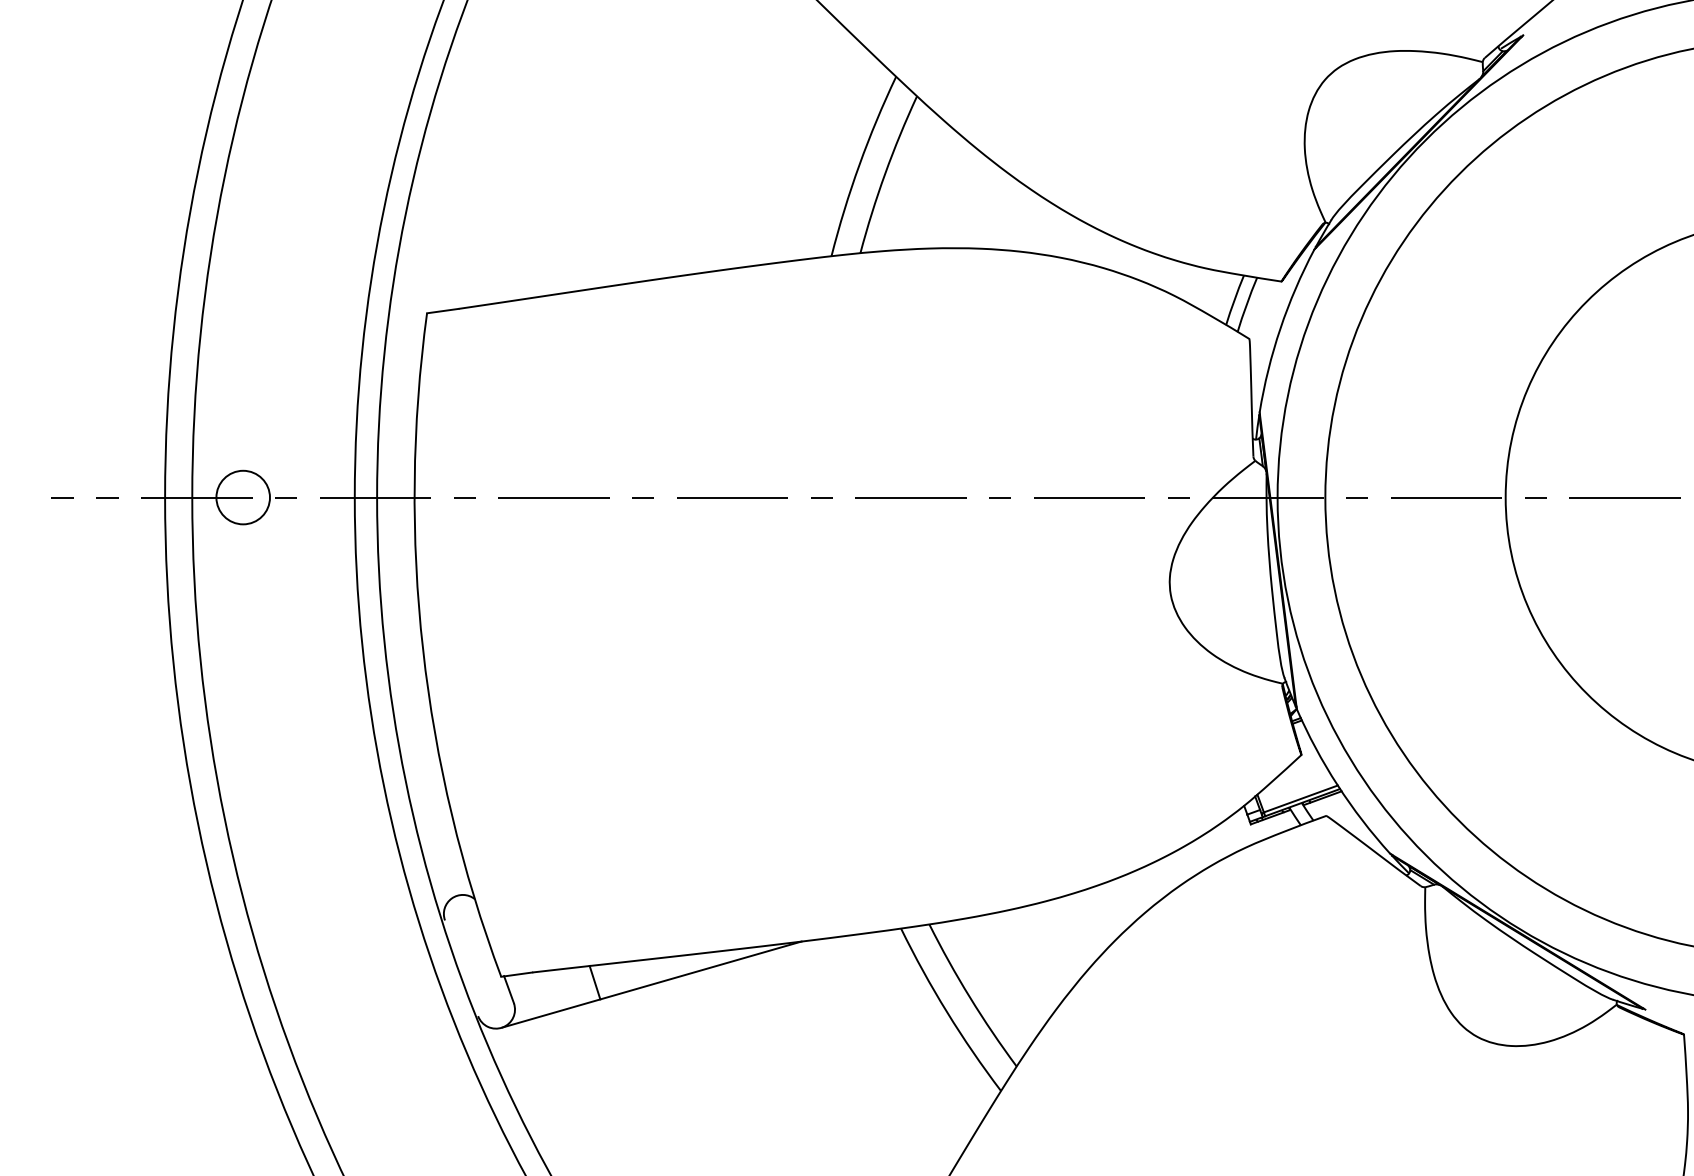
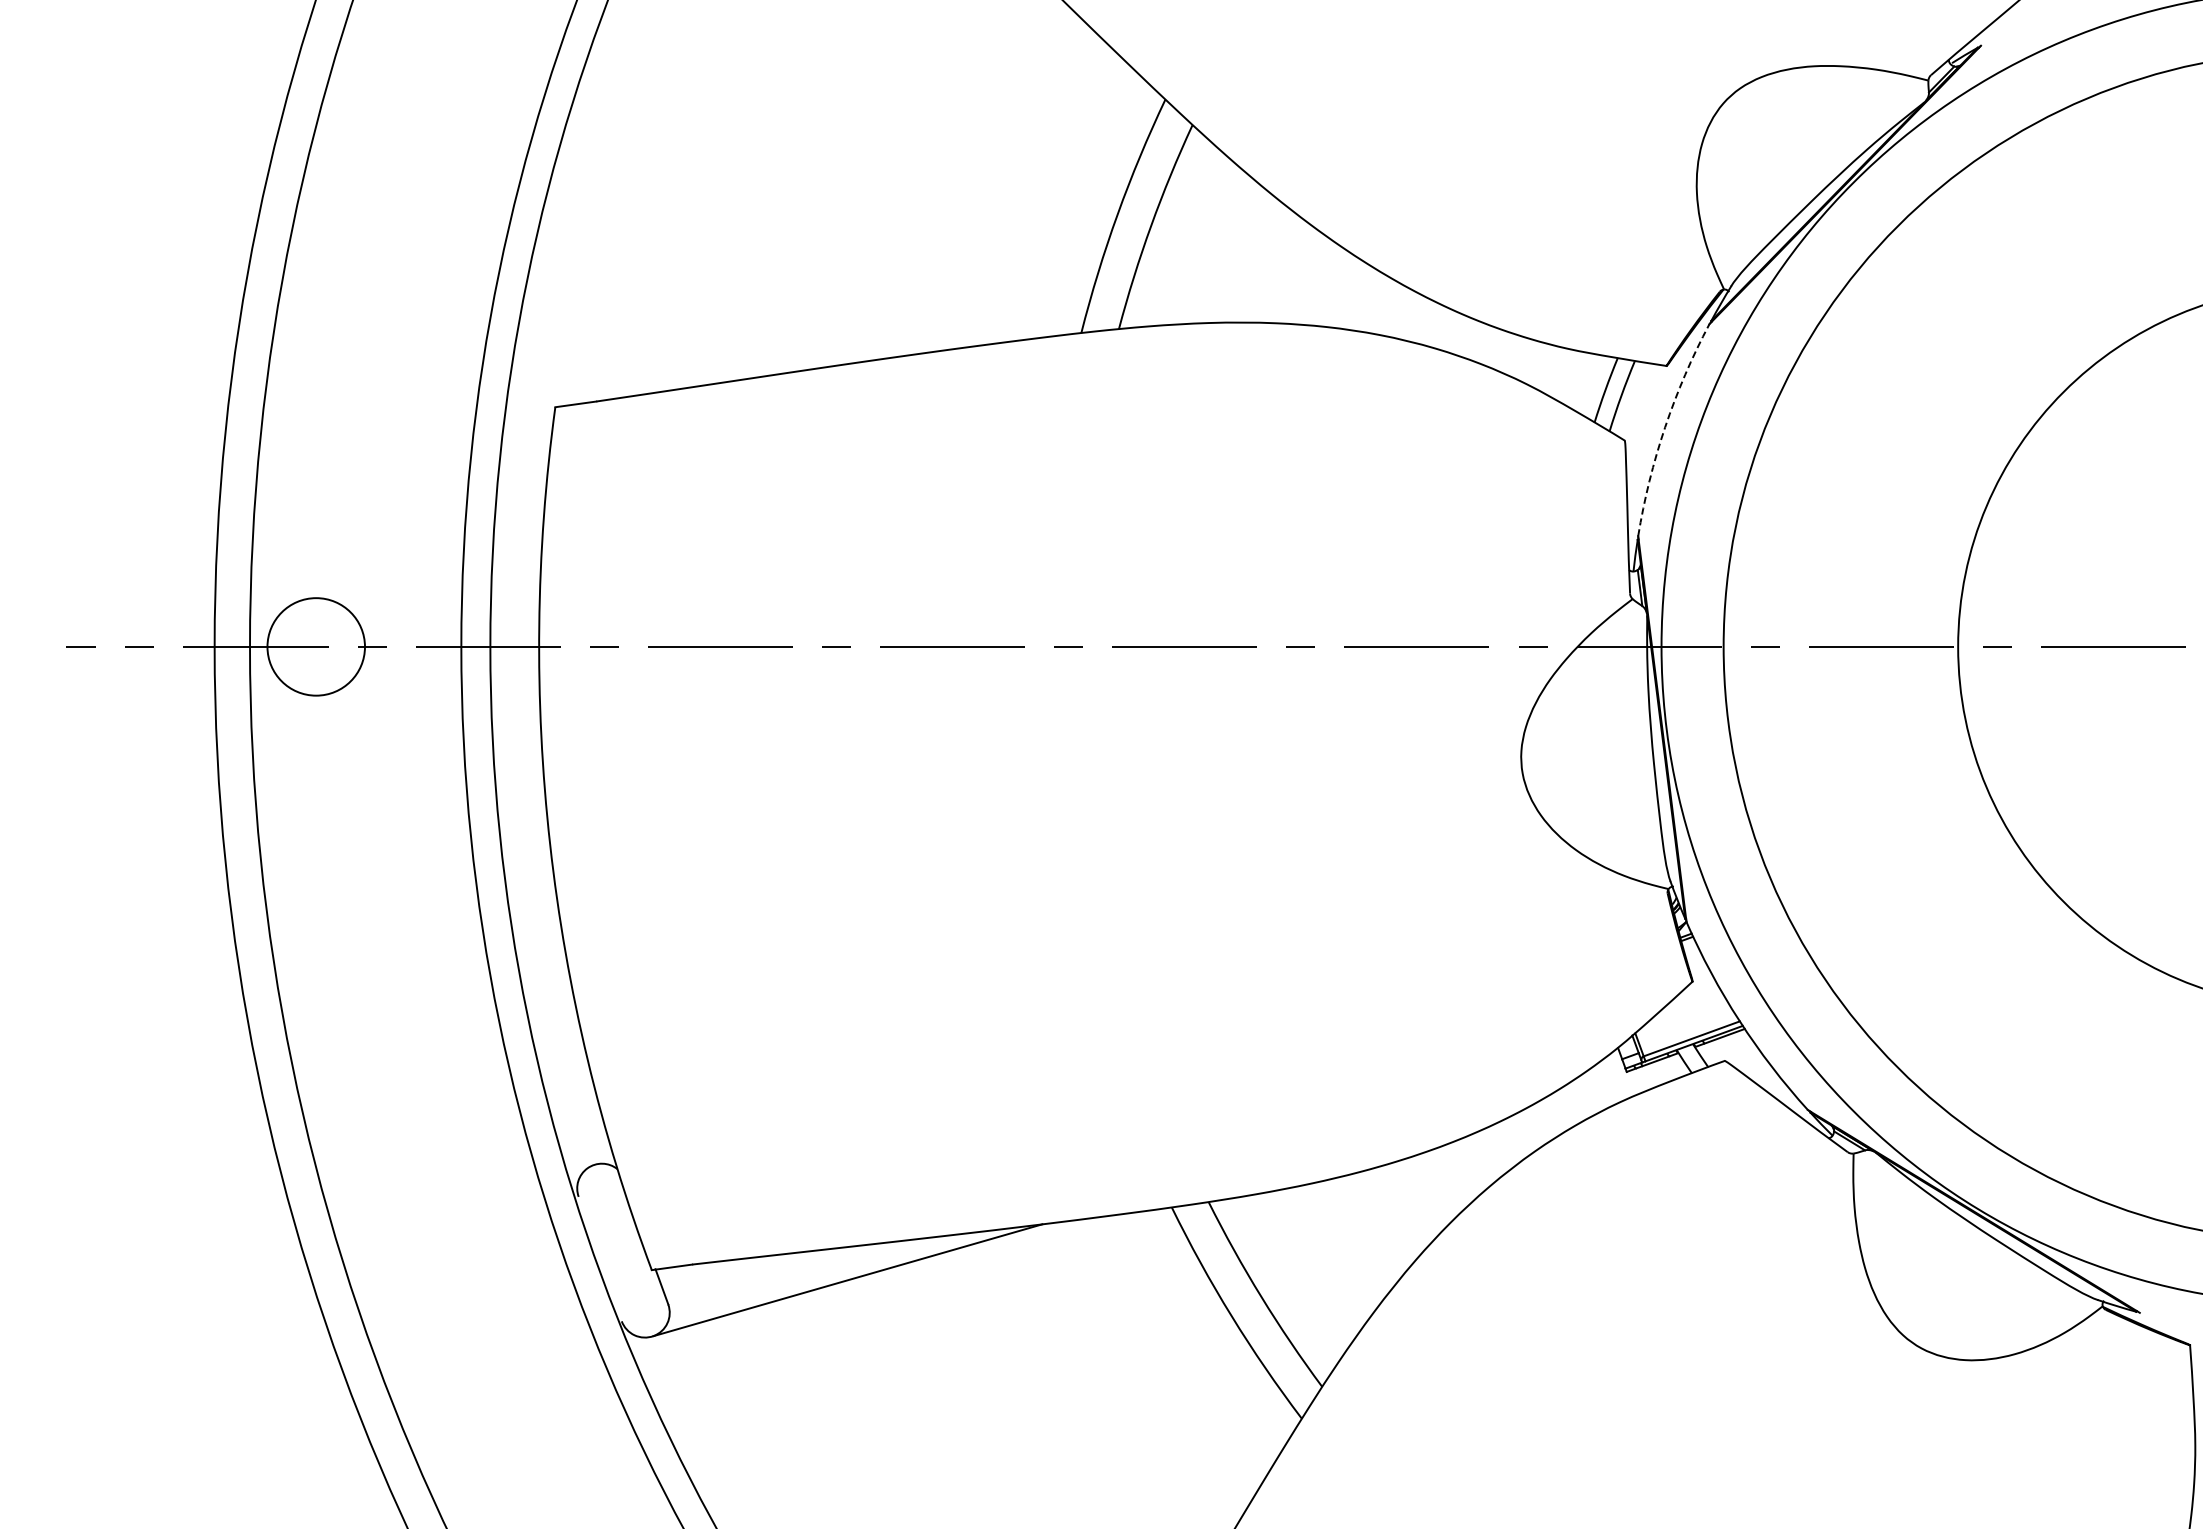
arc: (1280, 328) -> (1665, 427), solid -> dashed
circle: (243, 497) -> (316, 646), size x1.4
line: (594, 982) -> (773, 1277), removed

